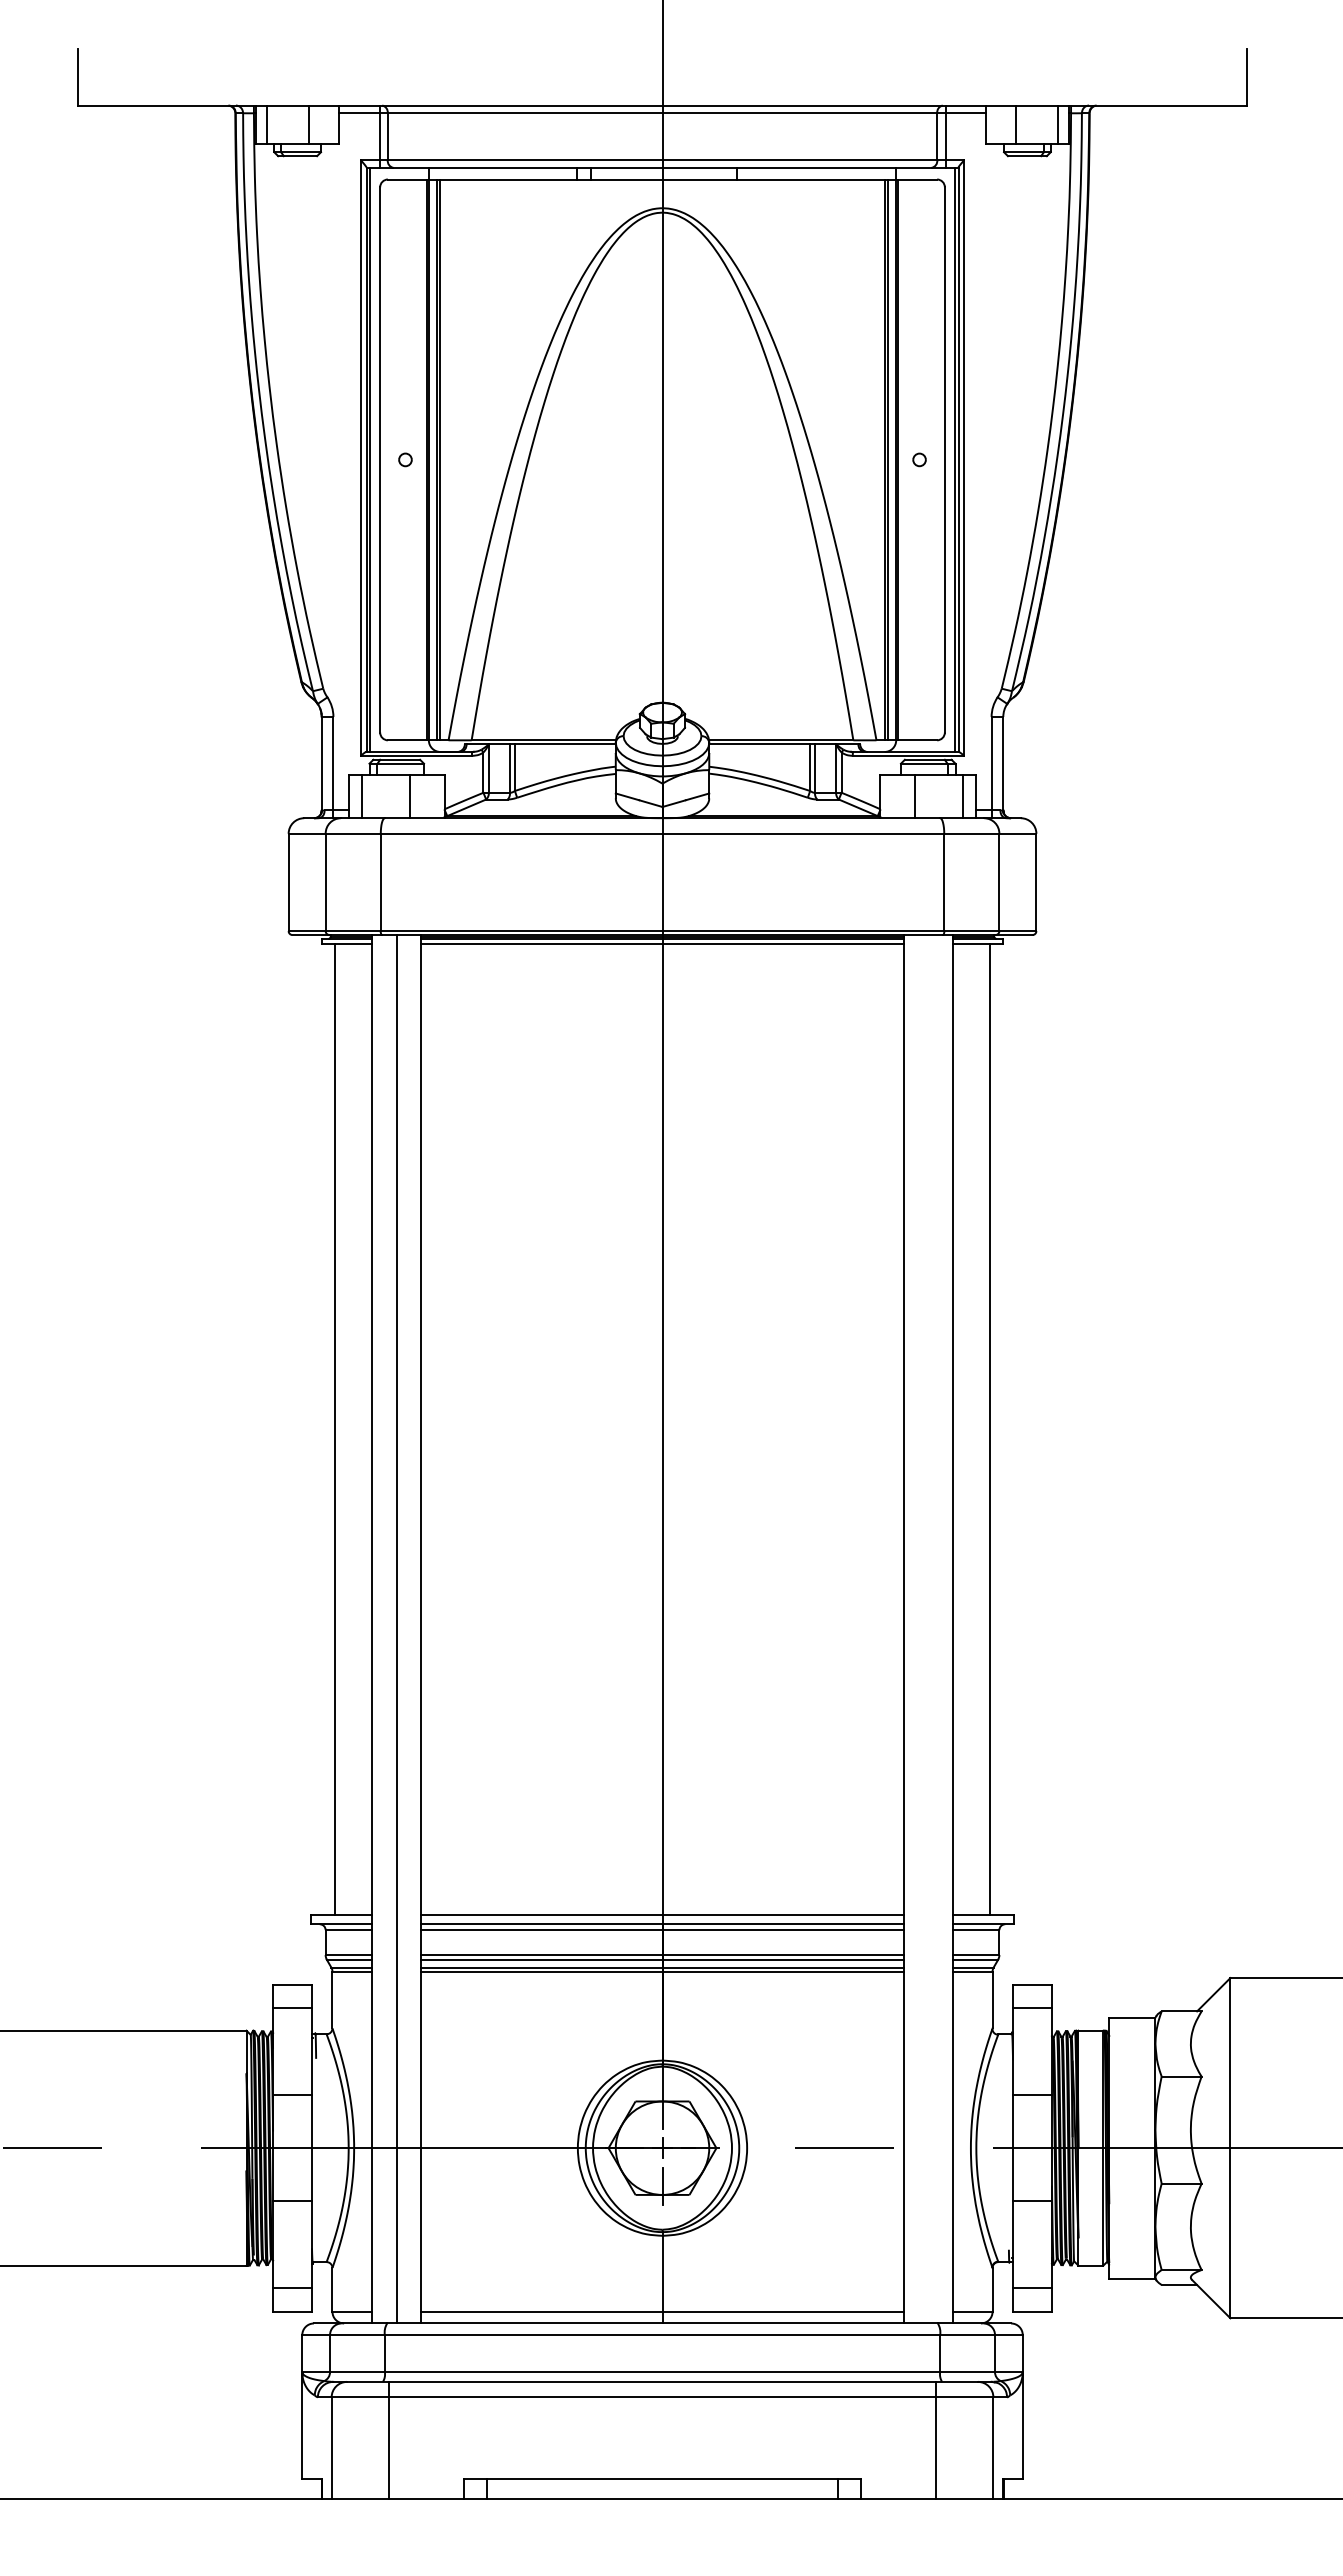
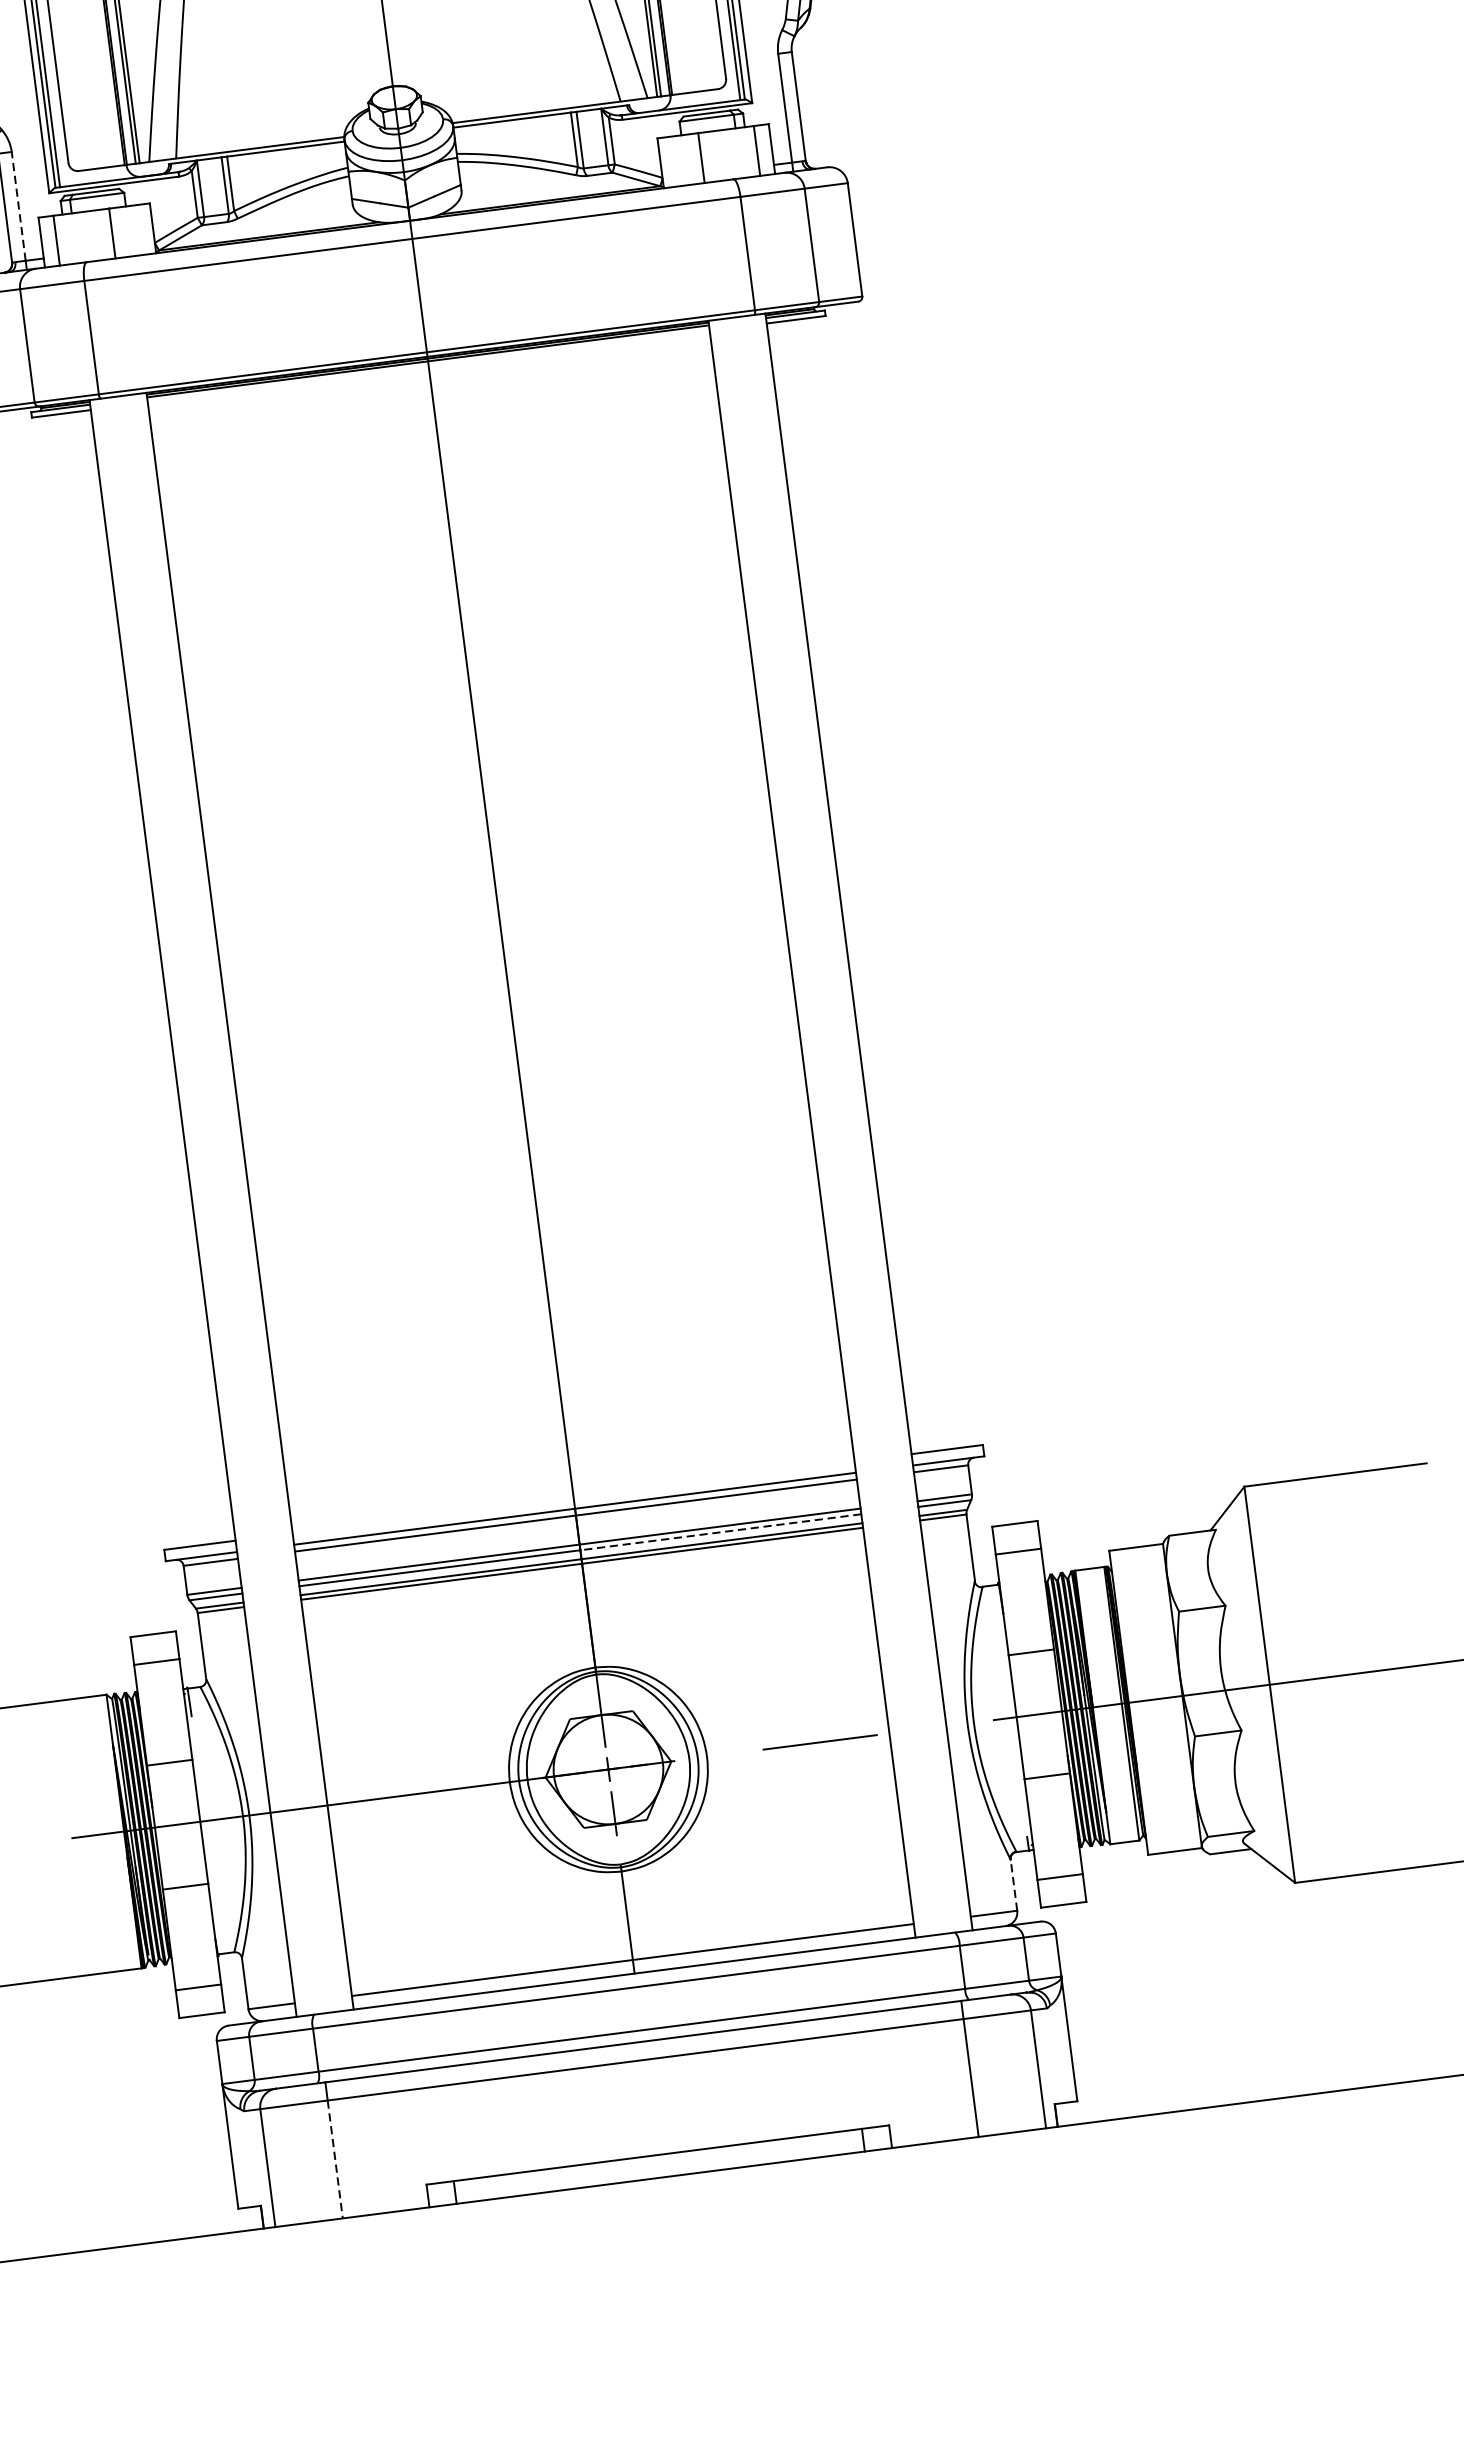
line: (333, 763) -> (18, 206), solid -> dashed
line: (662, 943) -> (428, 366), removed
line: (335, 1428) -> (120, 980), removed
line: (989, 1428) -> (881, 882), removed
line: (396, 1629) -> (221, 1205), removed
line: (662, 1914) -> (573, 1497), removed
line: (783, 1959) -> (721, 1531), solid -> dashed
line: (992, 2289) -> (1013, 1884), solid -> dashed
line: (389, 2448) -> (335, 2159), solid -> dashed

